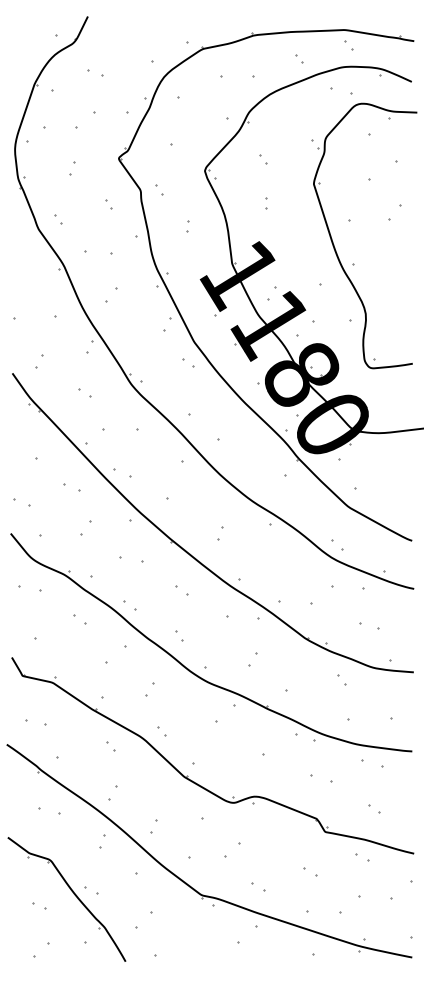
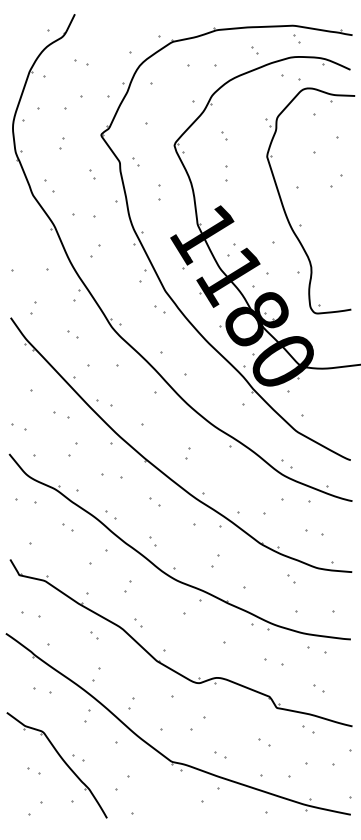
part: (266, 203) -> (226, 173), size x1.6
part: (58, 219) -> (49, 186), size x1.6
part: (188, 226) -> (160, 192), size x1.6

